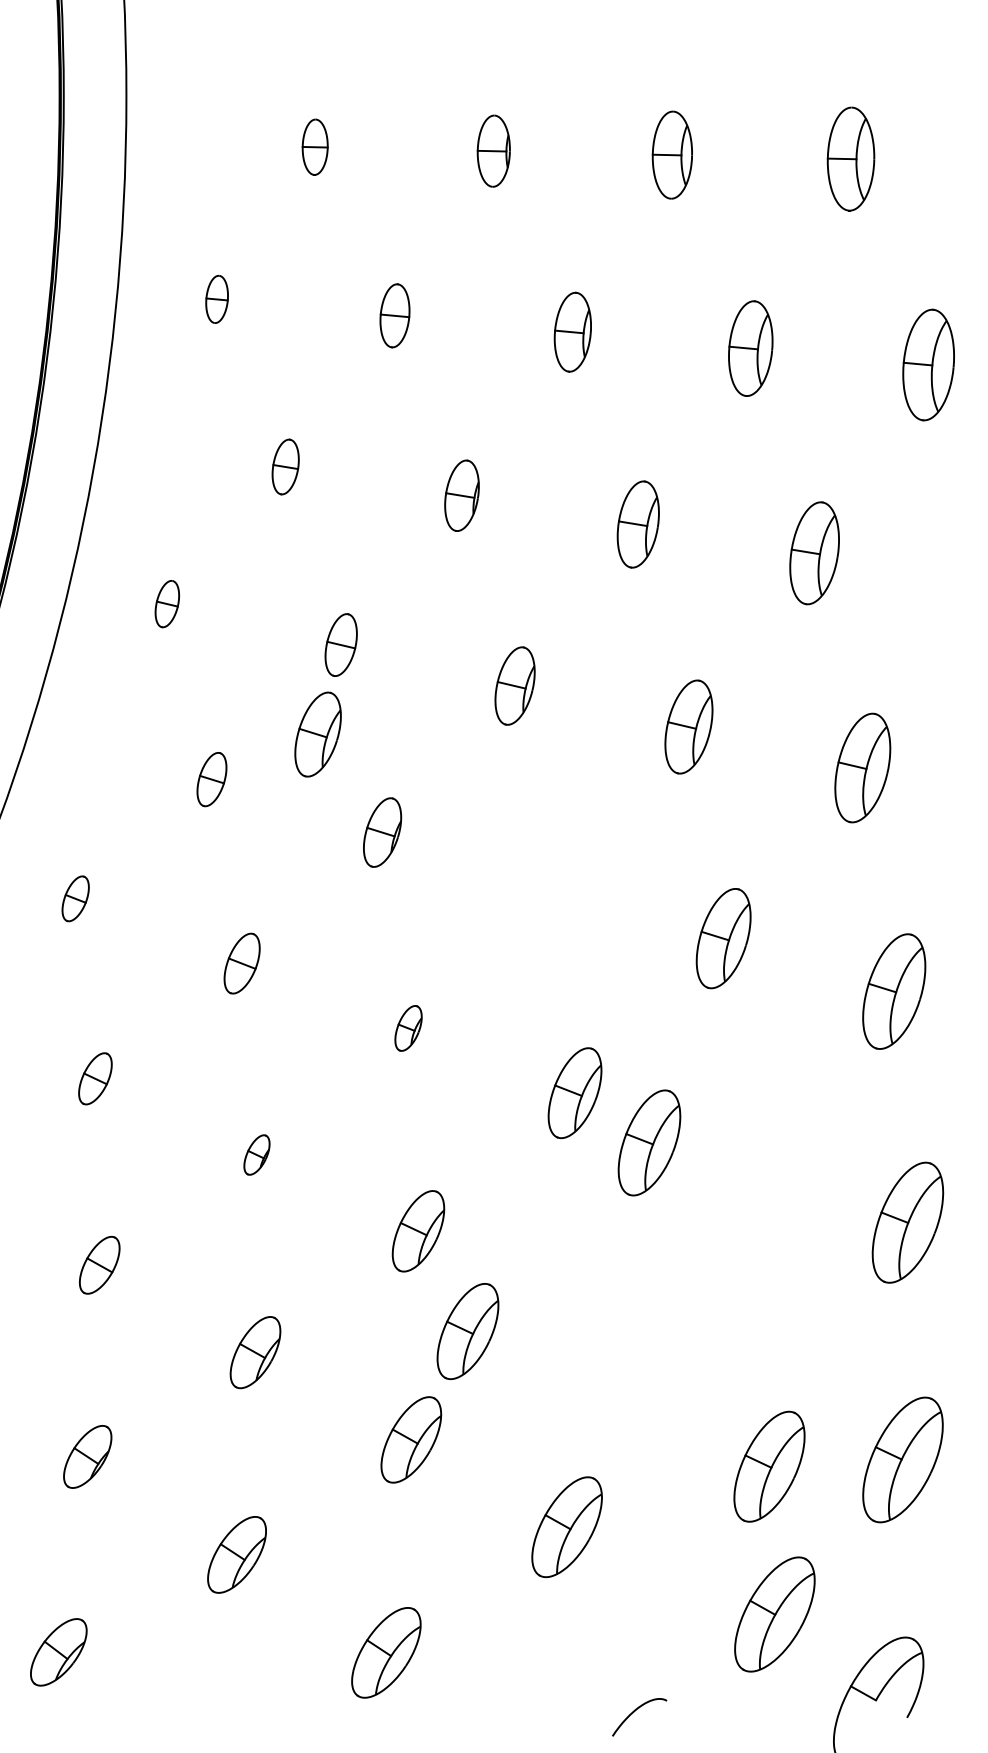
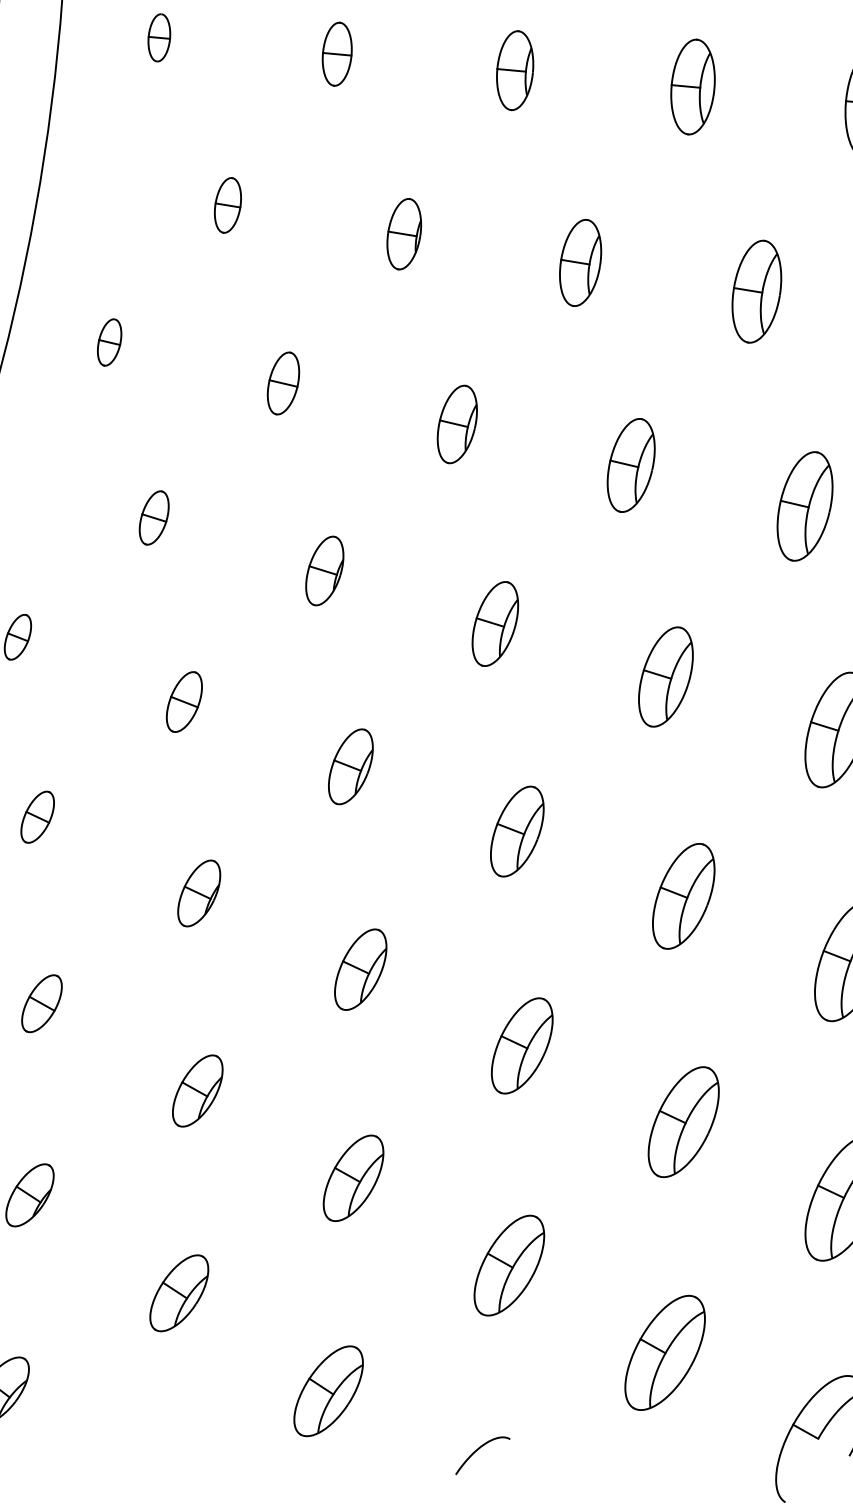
part: (317, 734) -> (494, 623), moved
part: (408, 1028) -> (350, 766), size x1.67
part: (649, 1142) -> (683, 895), moved
part: (256, 1154) -> (198, 892), size x1.67
part: (467, 1331) -> (521, 1045), moved
part: (769, 1466) -> (683, 1121), moved
part: (774, 1614) -> (664, 1352), moved
curve: (634, 1712) -> (477, 1450), moved

